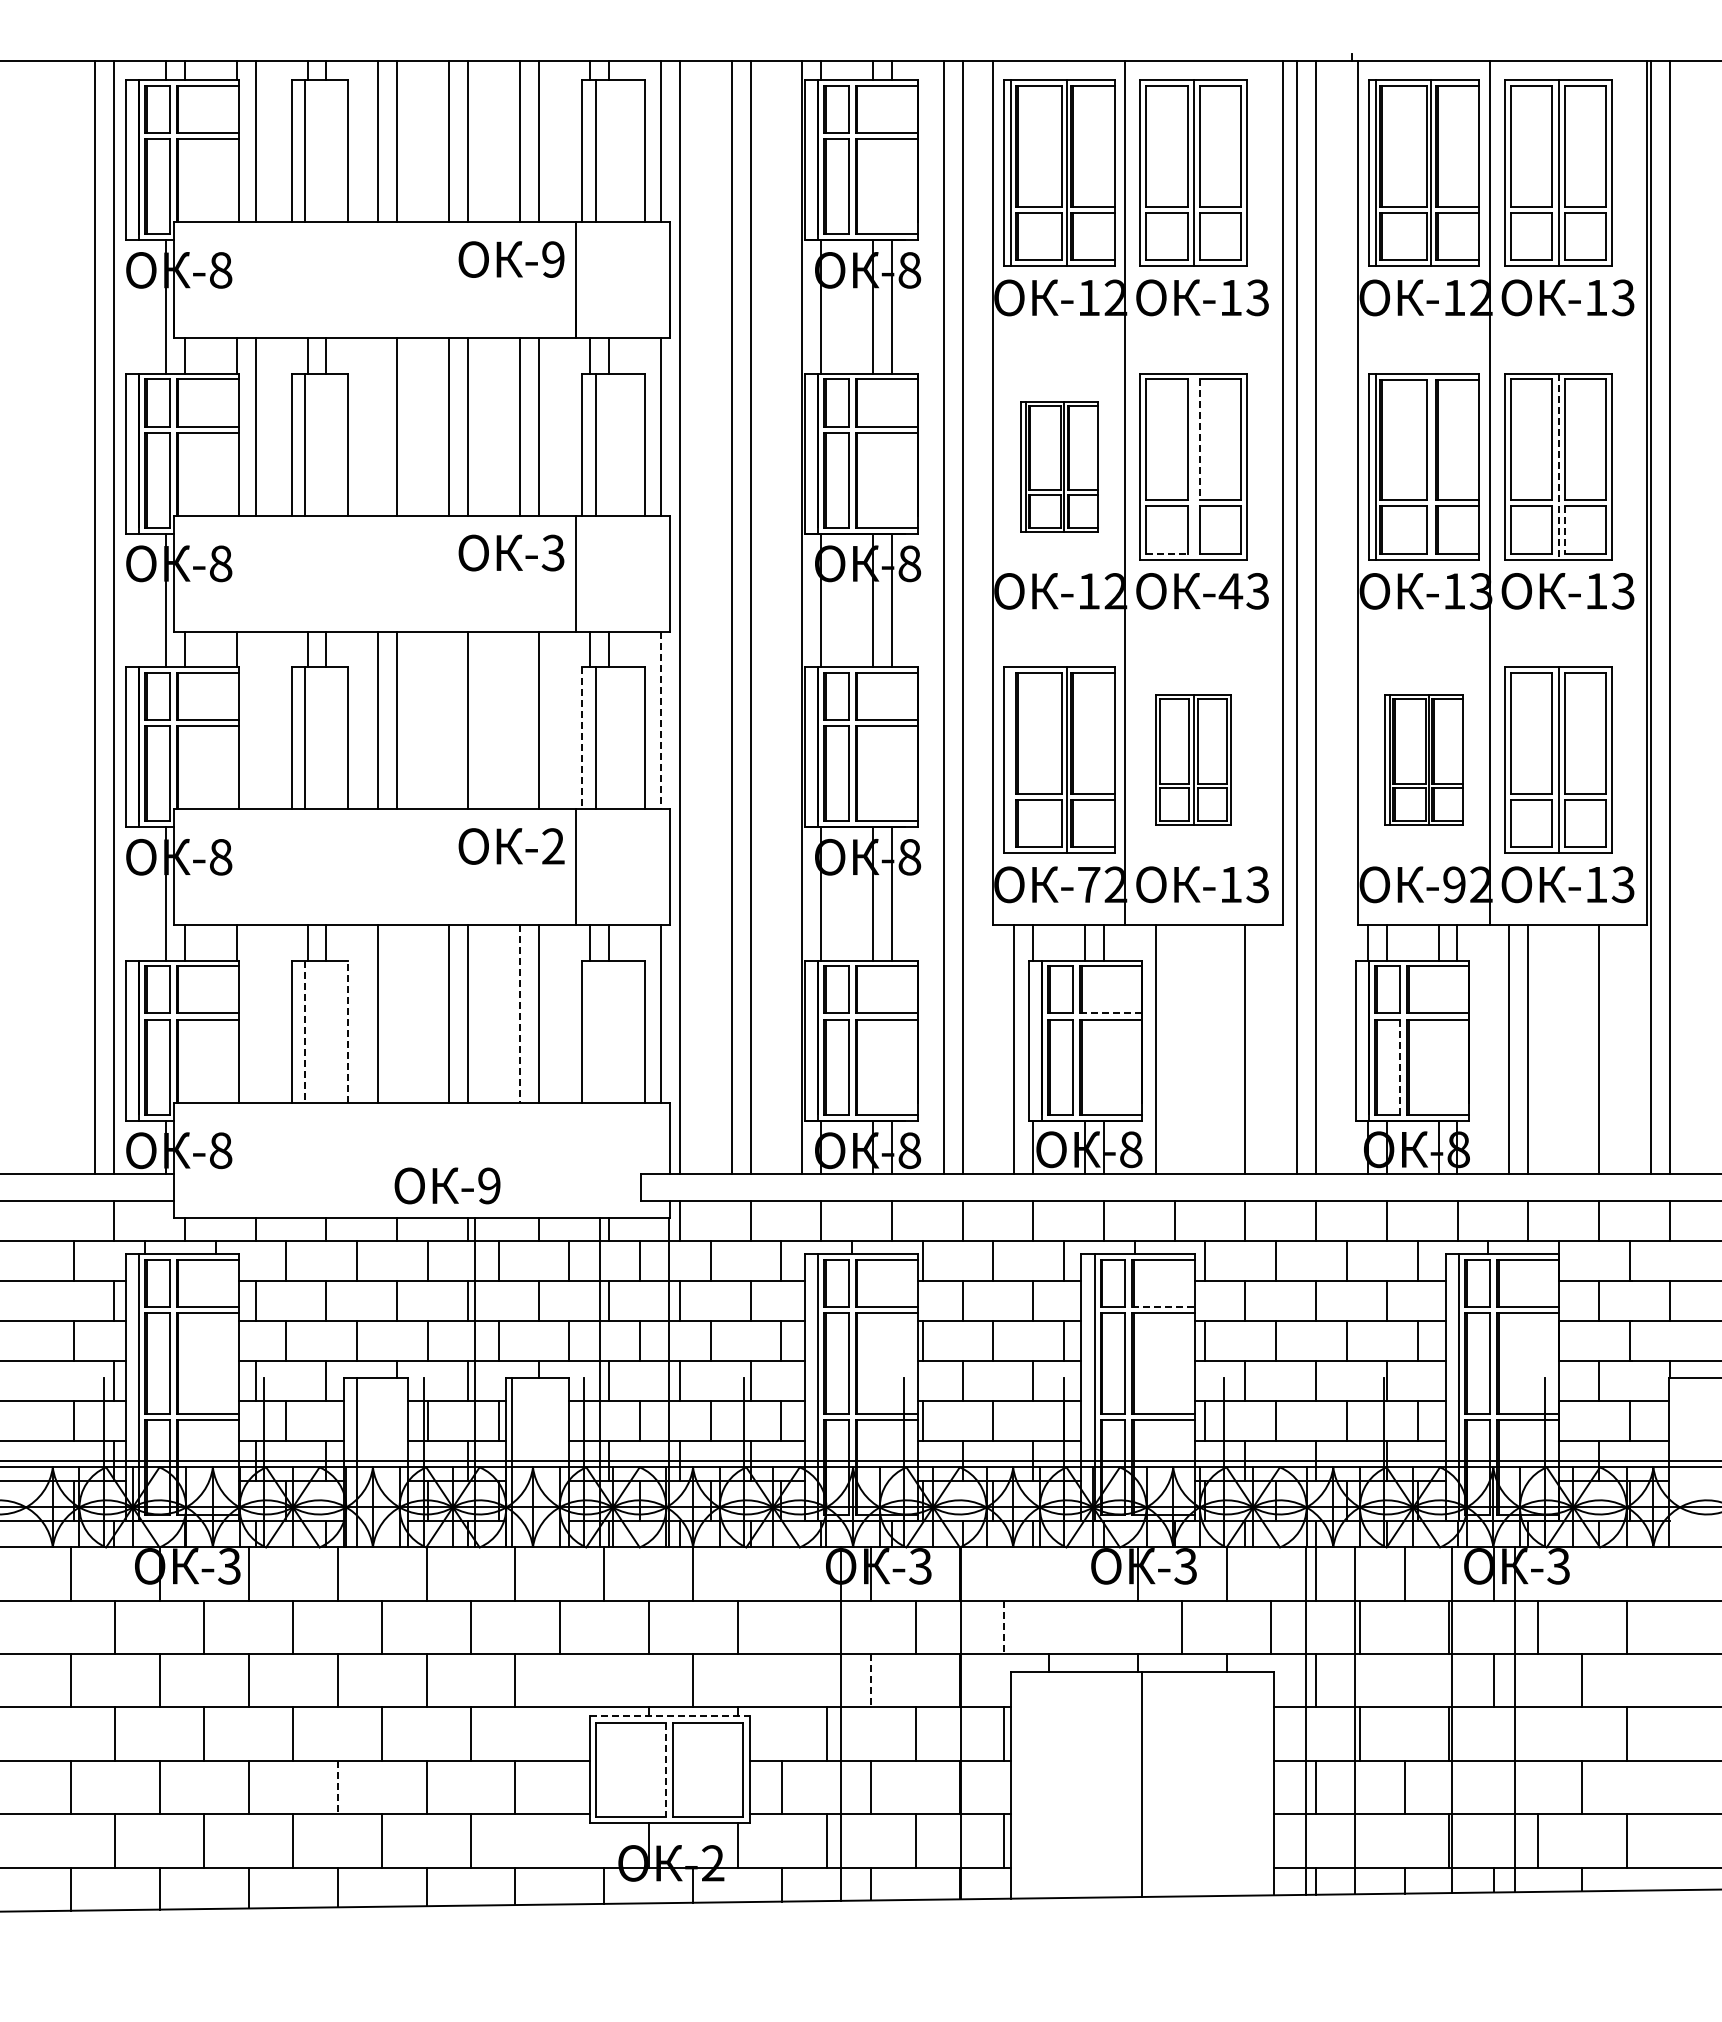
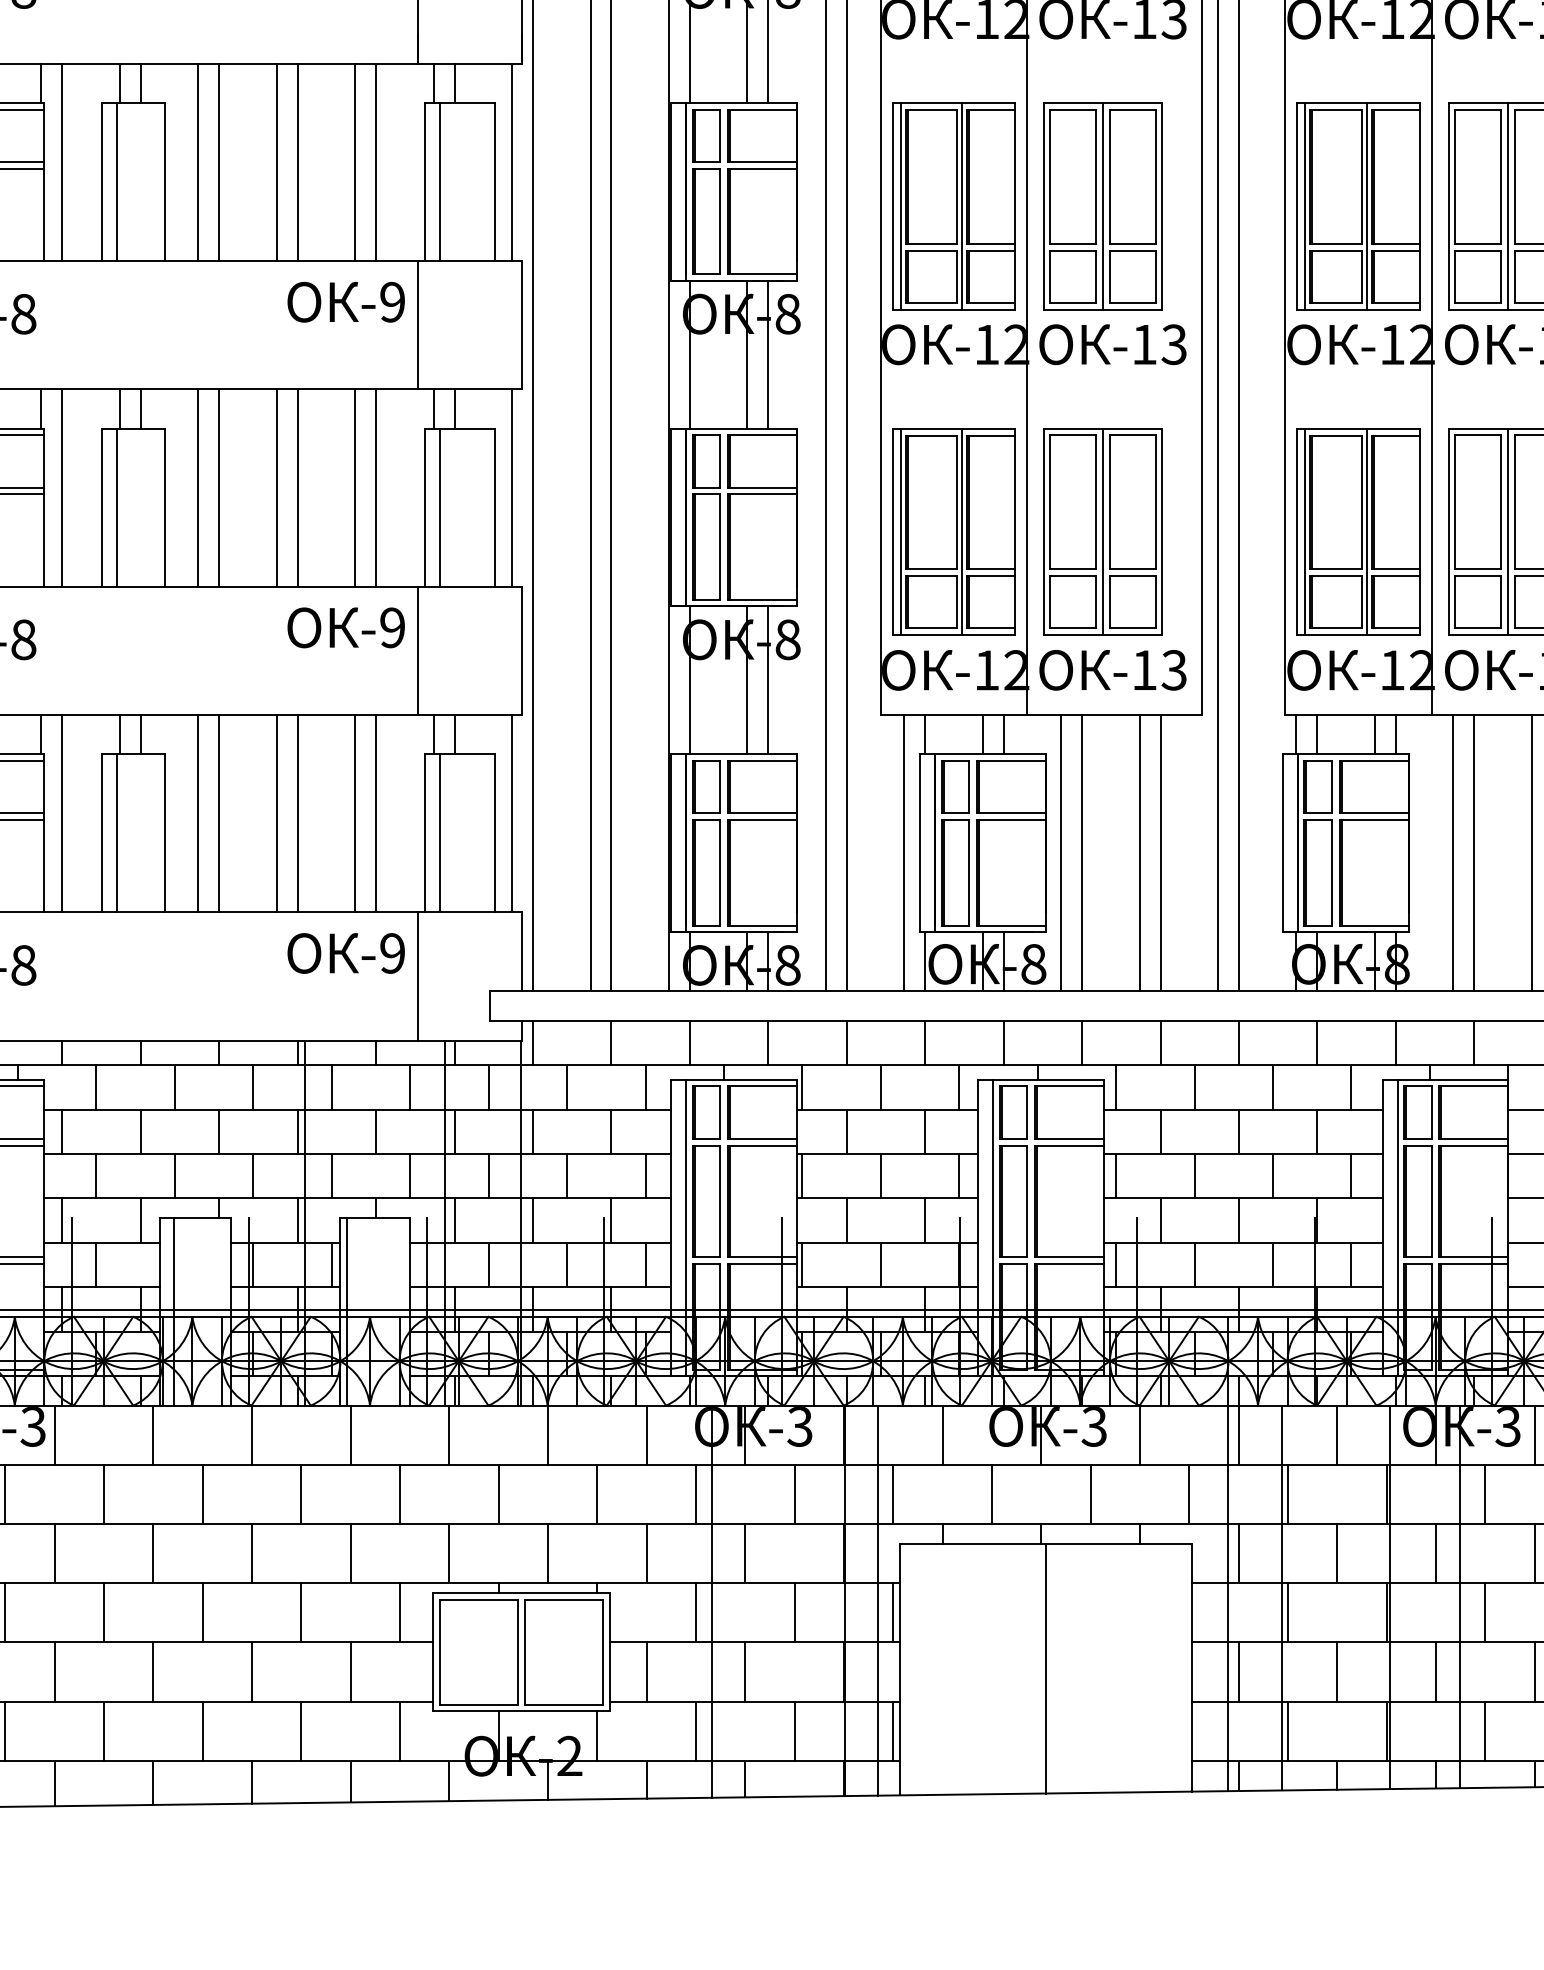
line: (378, 426) -> (198, 161), added
line: (1200, 440) -> (1110, 177), dashed -> solid
part: (1059, 466) -> (954, 206), size x1.43
line: (1193, 466) -> (1102, 206), added
line: (1431, 466) -> (1367, 206), added
line: (1558, 467) -> (1507, 207), dashed -> solid
line: (1564, 530) -> (1514, 277), dashed -> solid
text: (552, 552) -> (391, 301), -3 -> -9
line: (1166, 553) -> (1072, 302), dashed -> solid
text: (1230, 591) -> (1143, 344), -43 -> -13
text: (1480, 591) -> (1421, 344), -13 -> -12
line: (255, 720) -> (62, 488), added
line: (448, 720) -> (276, 488), added
line: (519, 720) -> (355, 488), added
line: (661, 720) -> (512, 488), dashed -> solid
line: (582, 738) -> (424, 508), dashed -> solid
part: (1193, 759) -> (1102, 531), size x1.43
part: (1423, 759) -> (1358, 531), size x1.43
line: (1011, 760) -> (900, 532), added
text: (553, 846) -> (392, 627), -2 -> -9
text: (1089, 884) -> (987, 670), -72 -> -12
text: (1454, 884) -> (1392, 670), -92 -> -12
line: (255, 1013) -> (62, 813), added
line: (397, 1013) -> (219, 813), added
line: (519, 1013) -> (355, 813), dashed -> solid
line: (1111, 1013) -> (1011, 813), dashed -> solid
line: (348, 1031) -> (165, 833), dashed -> solid
line: (595, 1031) -> (439, 833), added
line: (305, 1032) -> (117, 834), dashed -> solid
line: (1174, 1048) -> (1081, 852), added
line: (1226, 1048) -> (1139, 852), added
line: (1580, 1048) -> (1532, 852), added
line: (1399, 1067) -> (1331, 873), dashed -> solid
line: (576, 1160) -> (418, 976), added
text: (447, 1185) -> (346, 952), moved
line: (1163, 1306) -> (1069, 1138), dashed -> solid
line: (782, 1573) -> (646, 1434), added
line: (1048, 1573) -> (942, 1434), added
line: (1582, 1573) -> (1534, 1434), added
line: (826, 1627) -> (695, 1494), added
line: (1004, 1627) -> (893, 1494), dashed -> solid
line: (1093, 1627) -> (991, 1494), added
line: (604, 1680) -> (449, 1553), added
line: (782, 1680) -> (646, 1553), added
line: (871, 1680) -> (745, 1553), dashed -> solid
line: (1404, 1680) -> (1337, 1553), added
line: (670, 1716) -> (522, 1593), dashed -> solid
line: (990, 1722) -> (877, 1599), added
line: (559, 1733) -> (399, 1612), added
line: (1538, 1733) -> (1485, 1612), added
line: (666, 1770) -> (518, 1653), dashed -> solid
line: (337, 1787) -> (153, 1671), dashed -> solid
line: (1493, 1787) -> (1435, 1671), added
line: (559, 1840) -> (399, 1730), added
line: (1360, 1840) -> (1288, 1730), added

